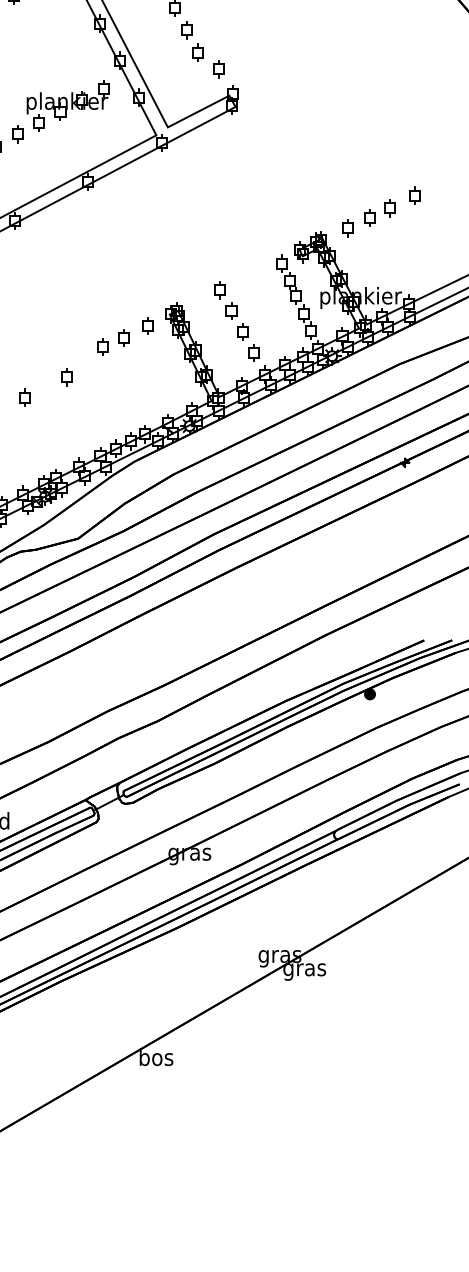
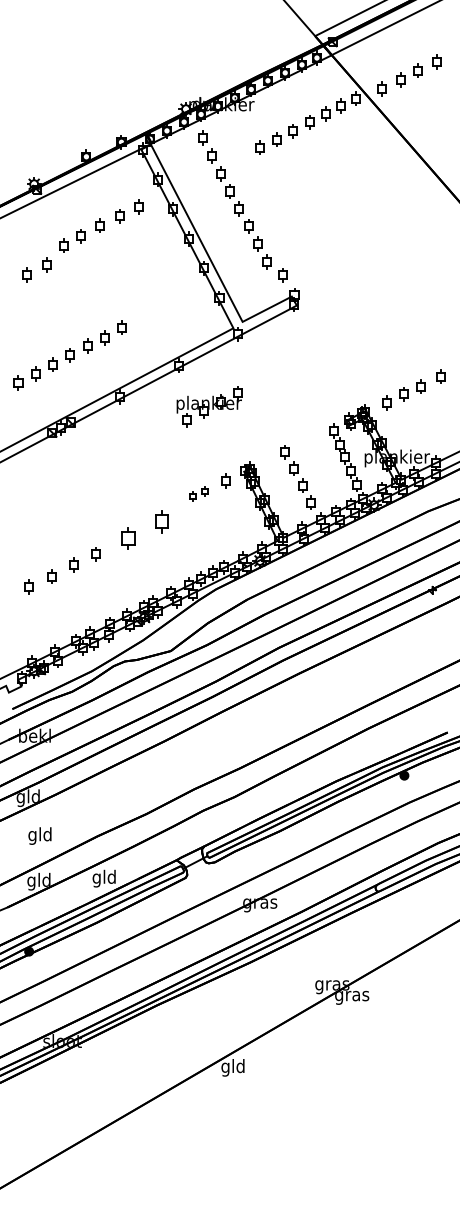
part: (67, 105) -> (209, 406), moved
part: (112, 341) -> (198, 493), size x0.7
part: (66, 376) -> (161, 521), size x1.6
part: (25, 396) -> (128, 537), size x1.6
text: (156, 1059) -> (233, 1067), bos -> gld

